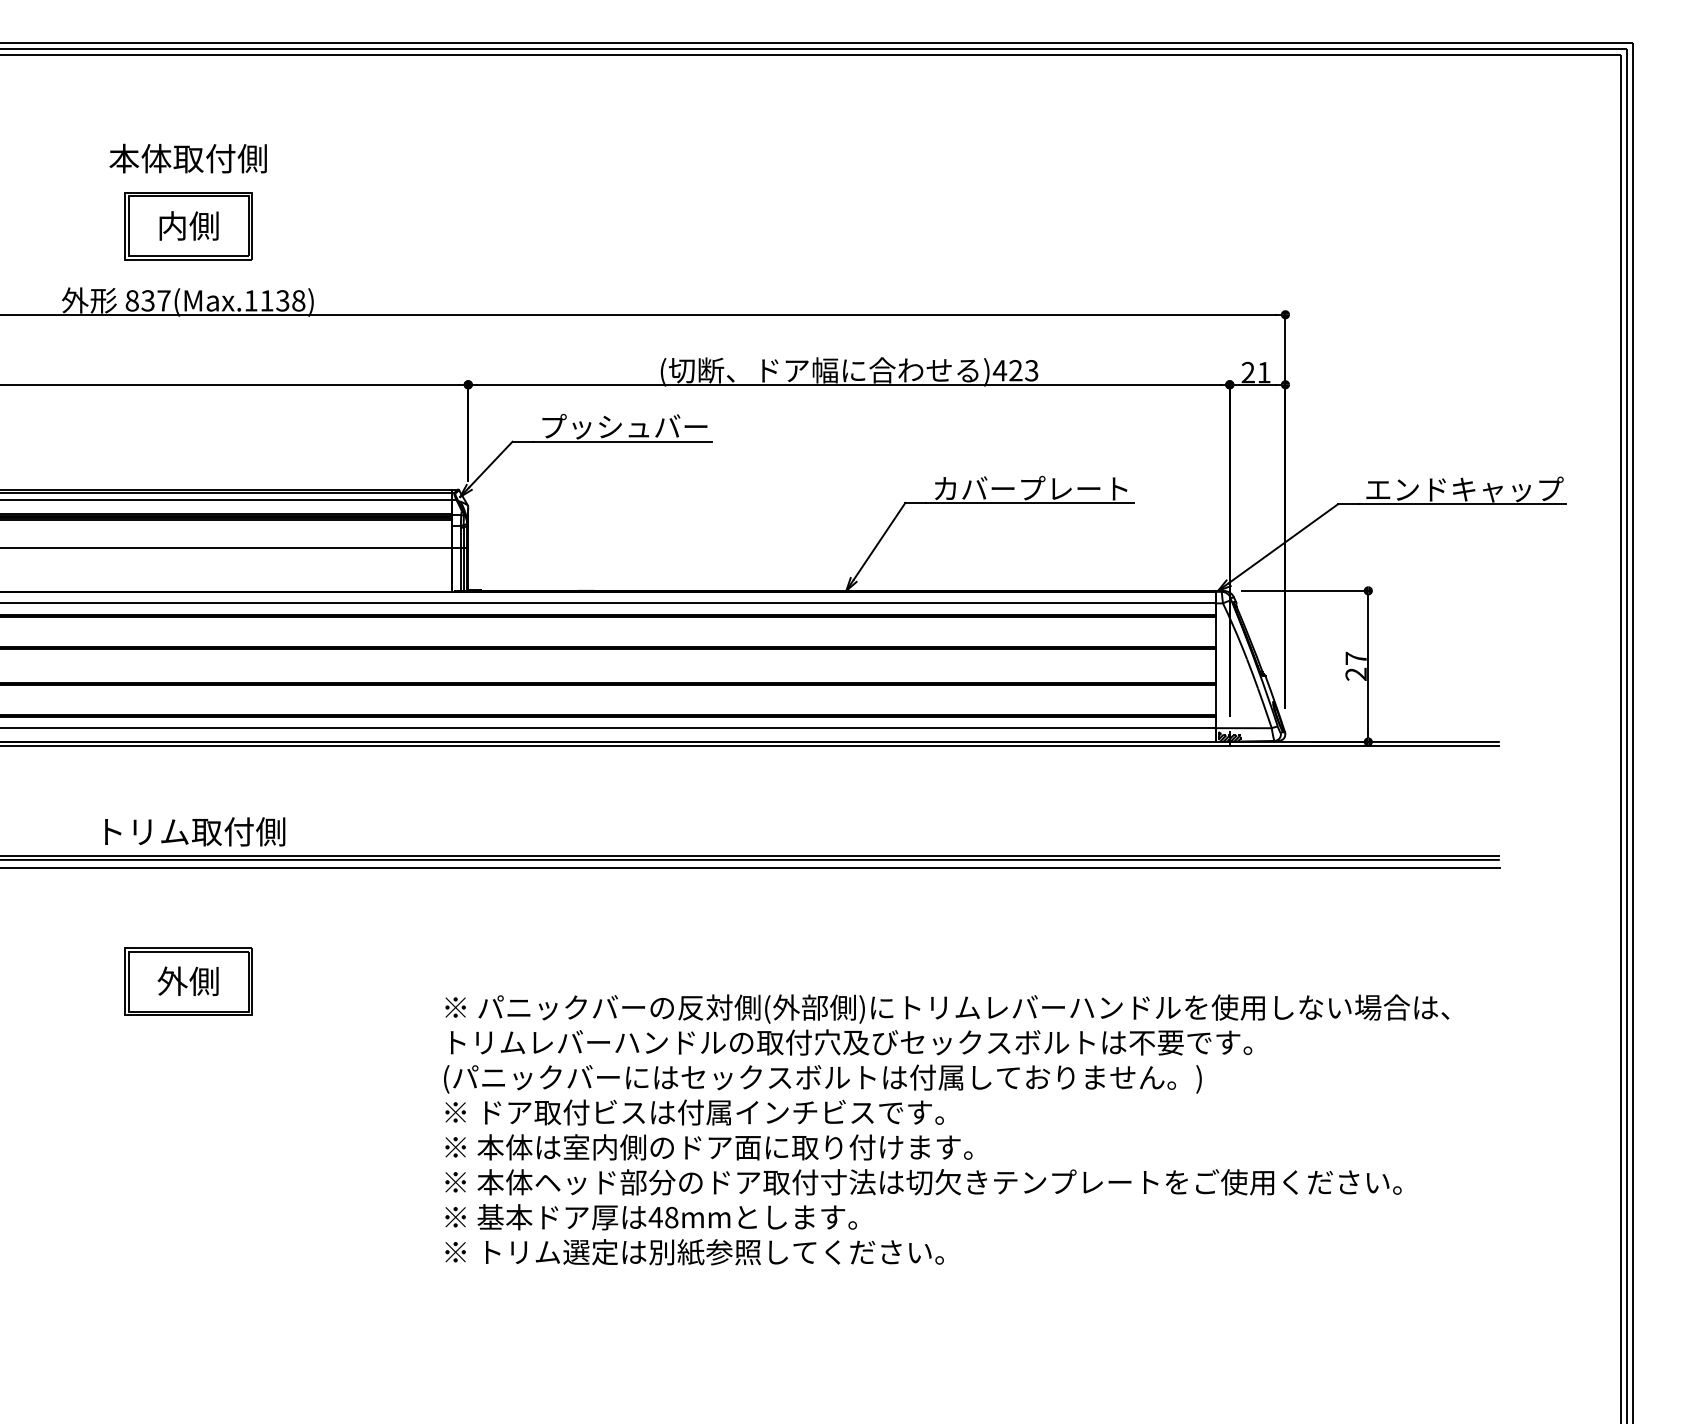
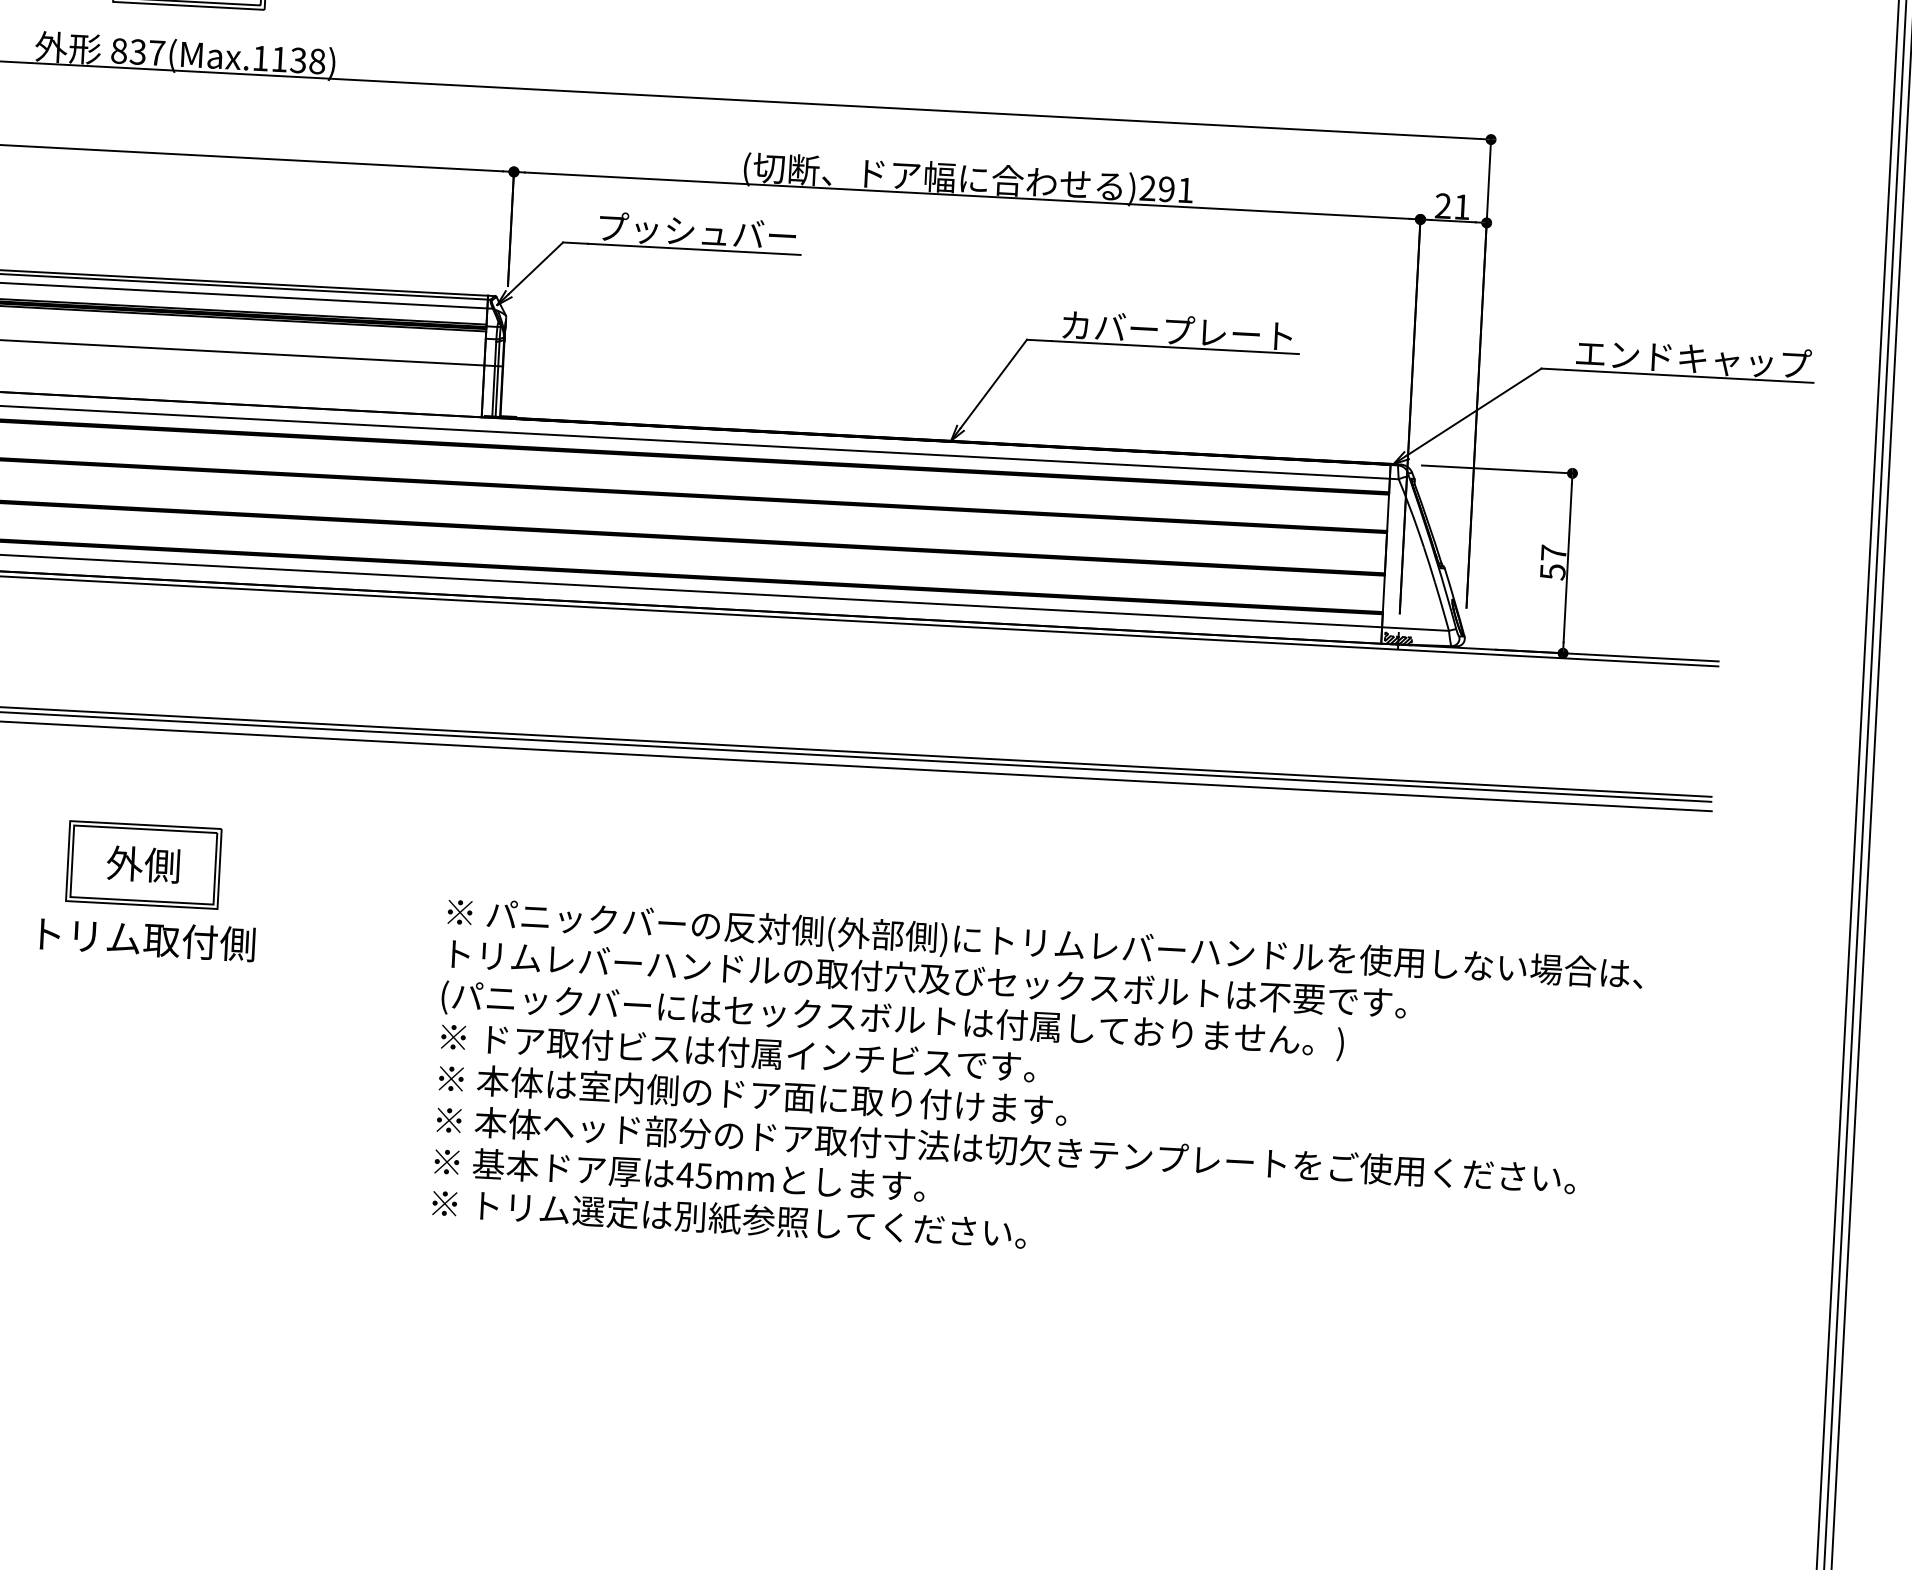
text: (1015, 370) -> (1166, 189), )423 -> )291
text: (1355, 674) -> (1552, 572), 27 -> 57
text: (195, 831) -> (148, 939), moved
text: (671, 1217) -> (703, 1175), 48mm -> 45mm

